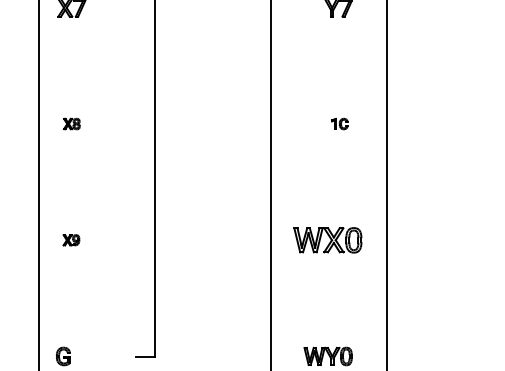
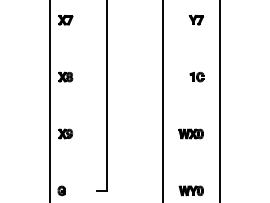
part: (71, 122) -> (65, 76), size x1.67
part: (338, 122) -> (196, 76), size x1.67
part: (71, 239) -> (65, 133), size x1.67
part: (326, 239) -> (190, 133), size x0.71

